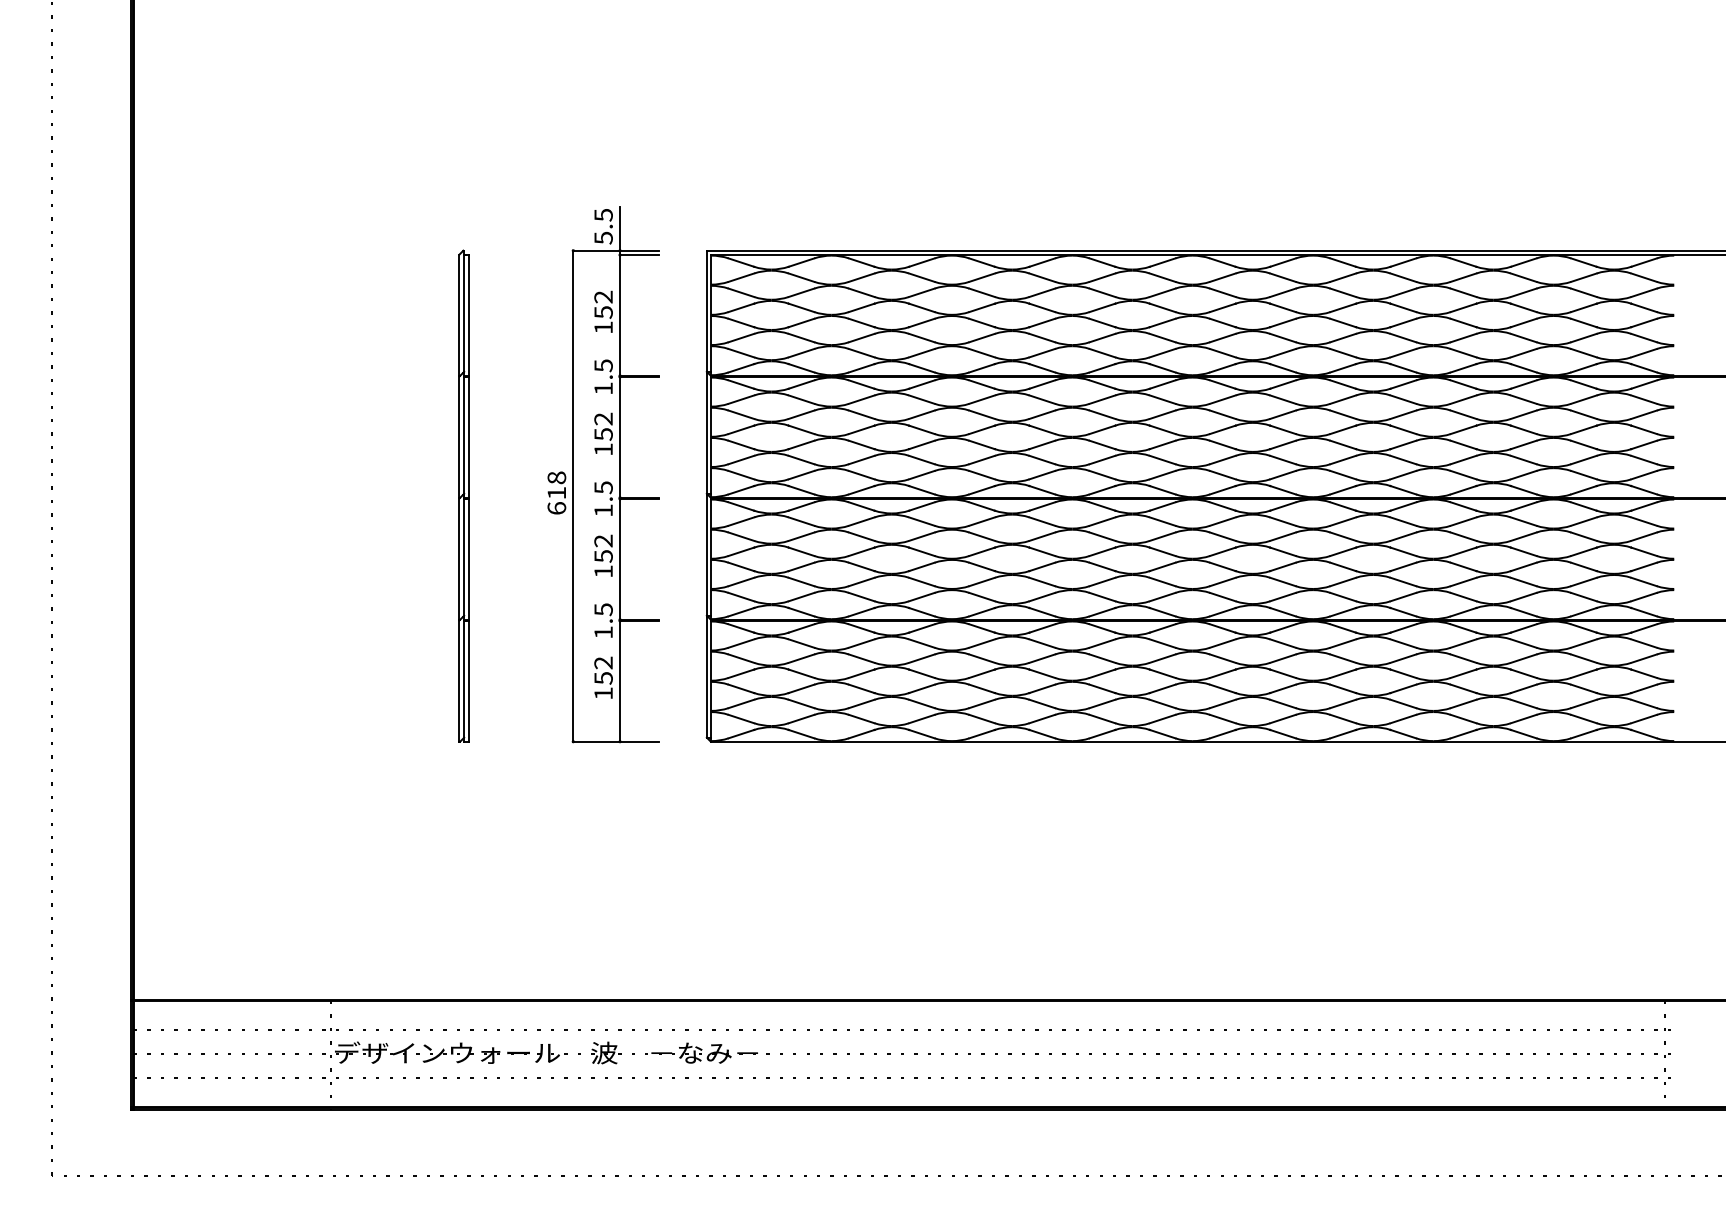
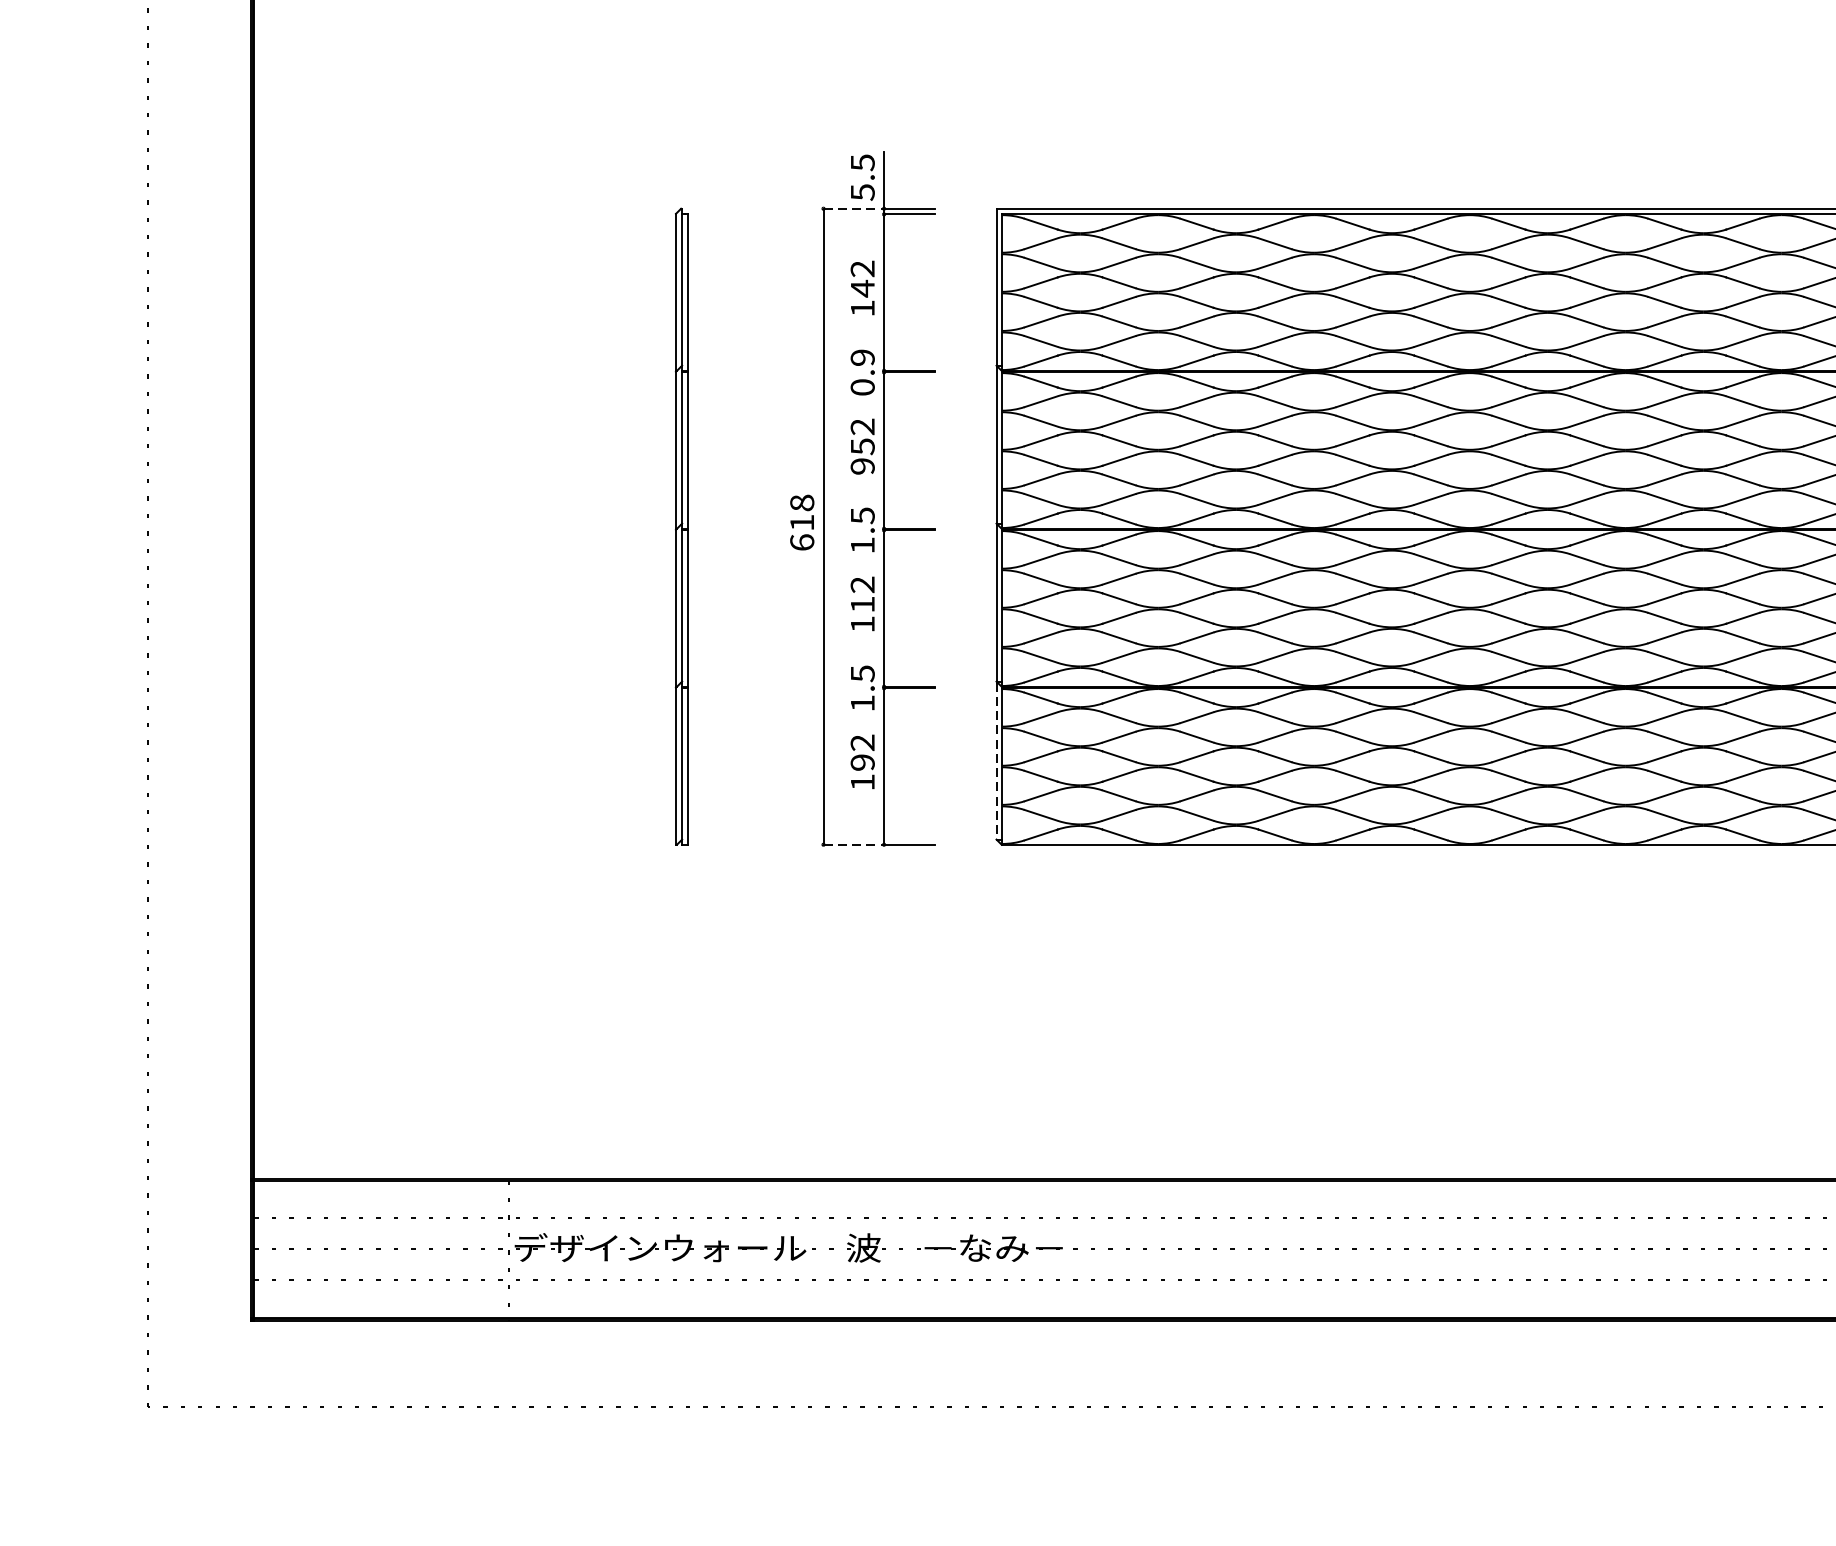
line: (597, 250) -> (854, 208), solid -> dashed
text: (603, 312) -> (862, 288), 152 -> 142
text: (603, 376) -> (862, 371), 1.5 -> 0.9
text: (603, 449) -> (862, 466), 152 -> 952
text: (603, 556) -> (862, 604), 152 -> 112
line: (706, 677) -> (996, 761), solid -> dashed
text: (603, 678) -> (862, 762), 152 -> 192
line: (597, 741) -> (854, 844), solid -> dashed

